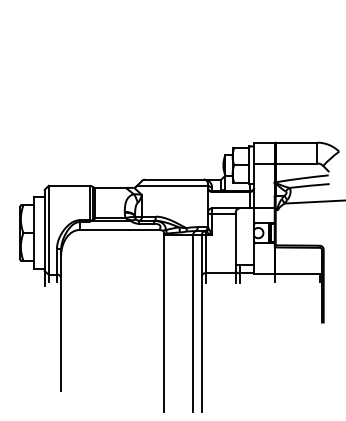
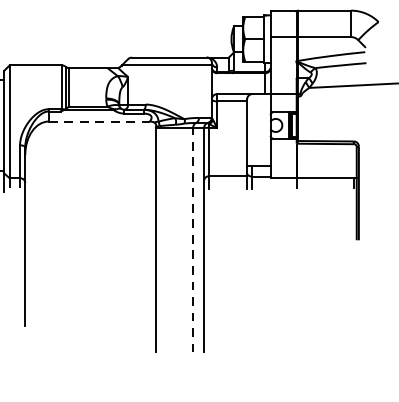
line: (119, 230) -> (99, 122), solid -> dashed
line: (193, 322) -> (193, 239), solid -> dashed

